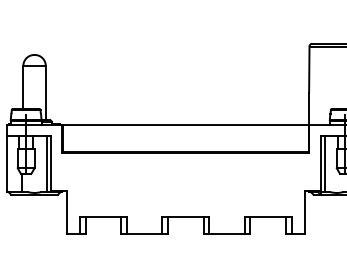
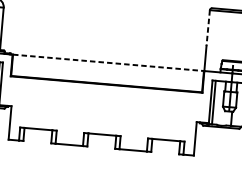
line: (309, 70) -> (208, 28), solid -> dashed
line: (185, 124) -> (108, 62), solid -> dashed

